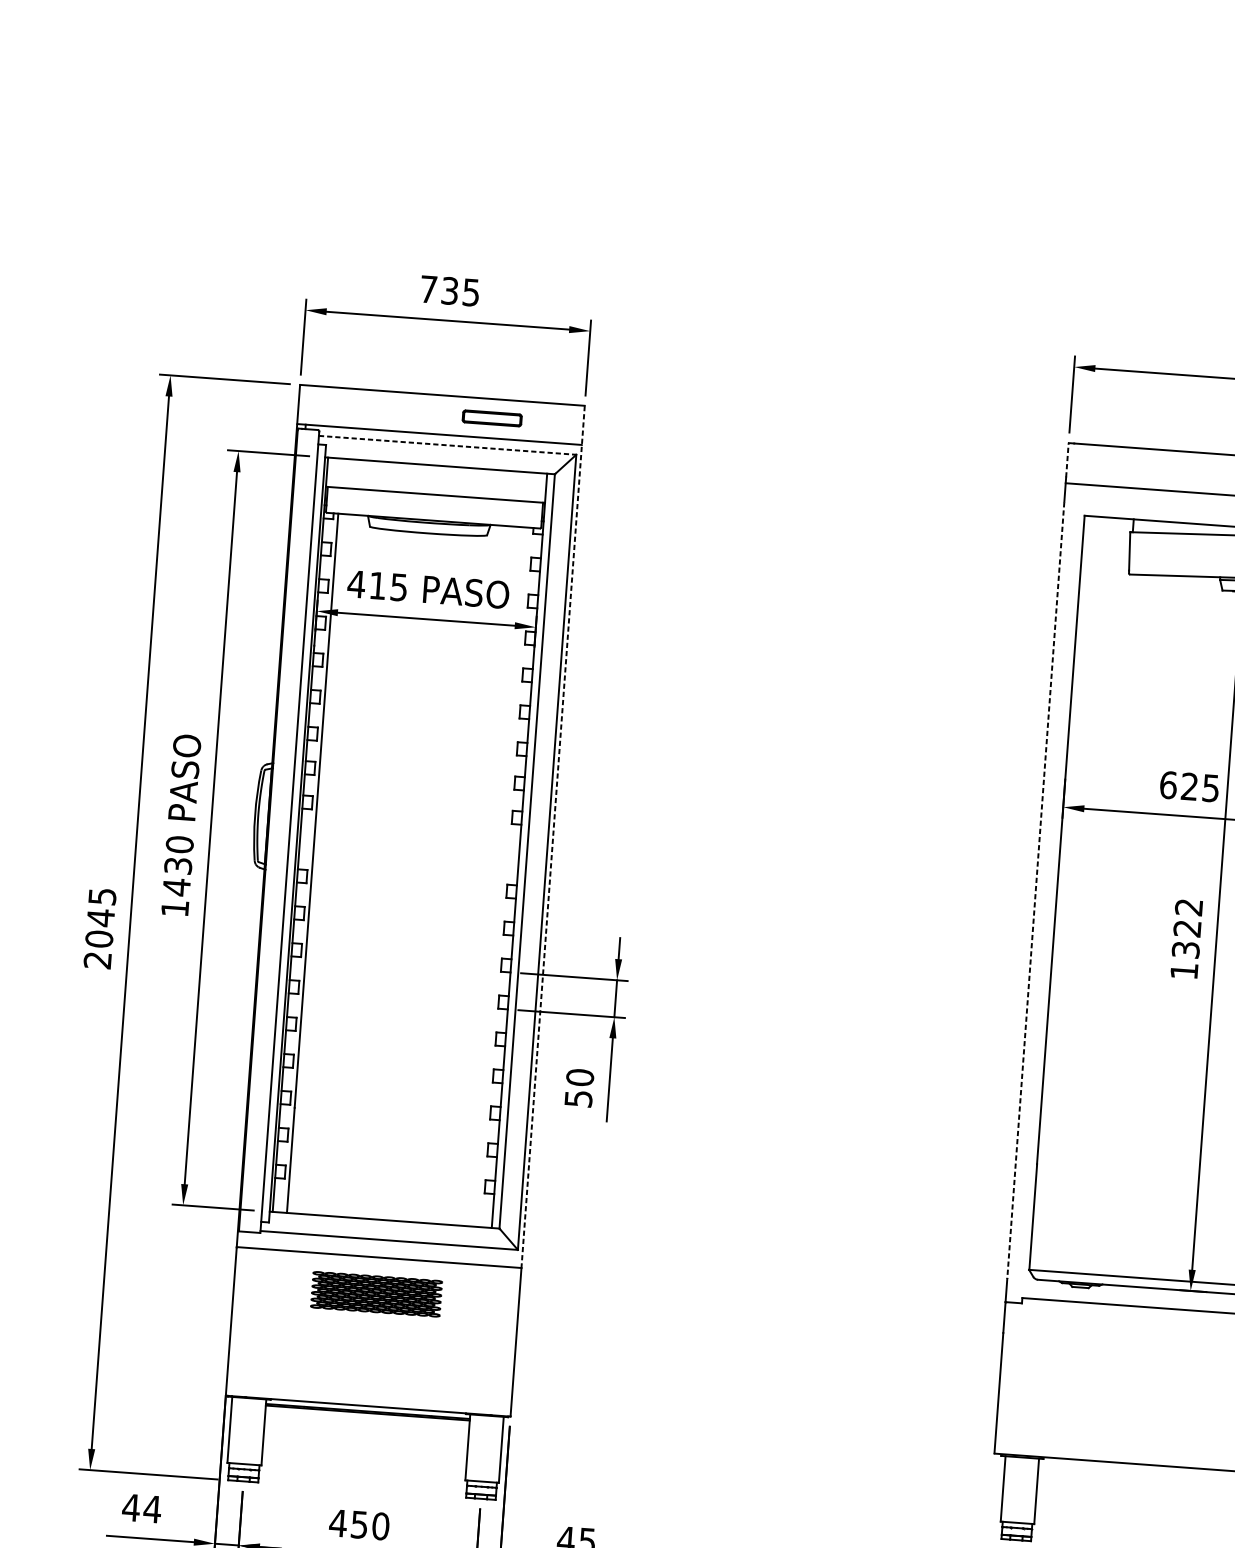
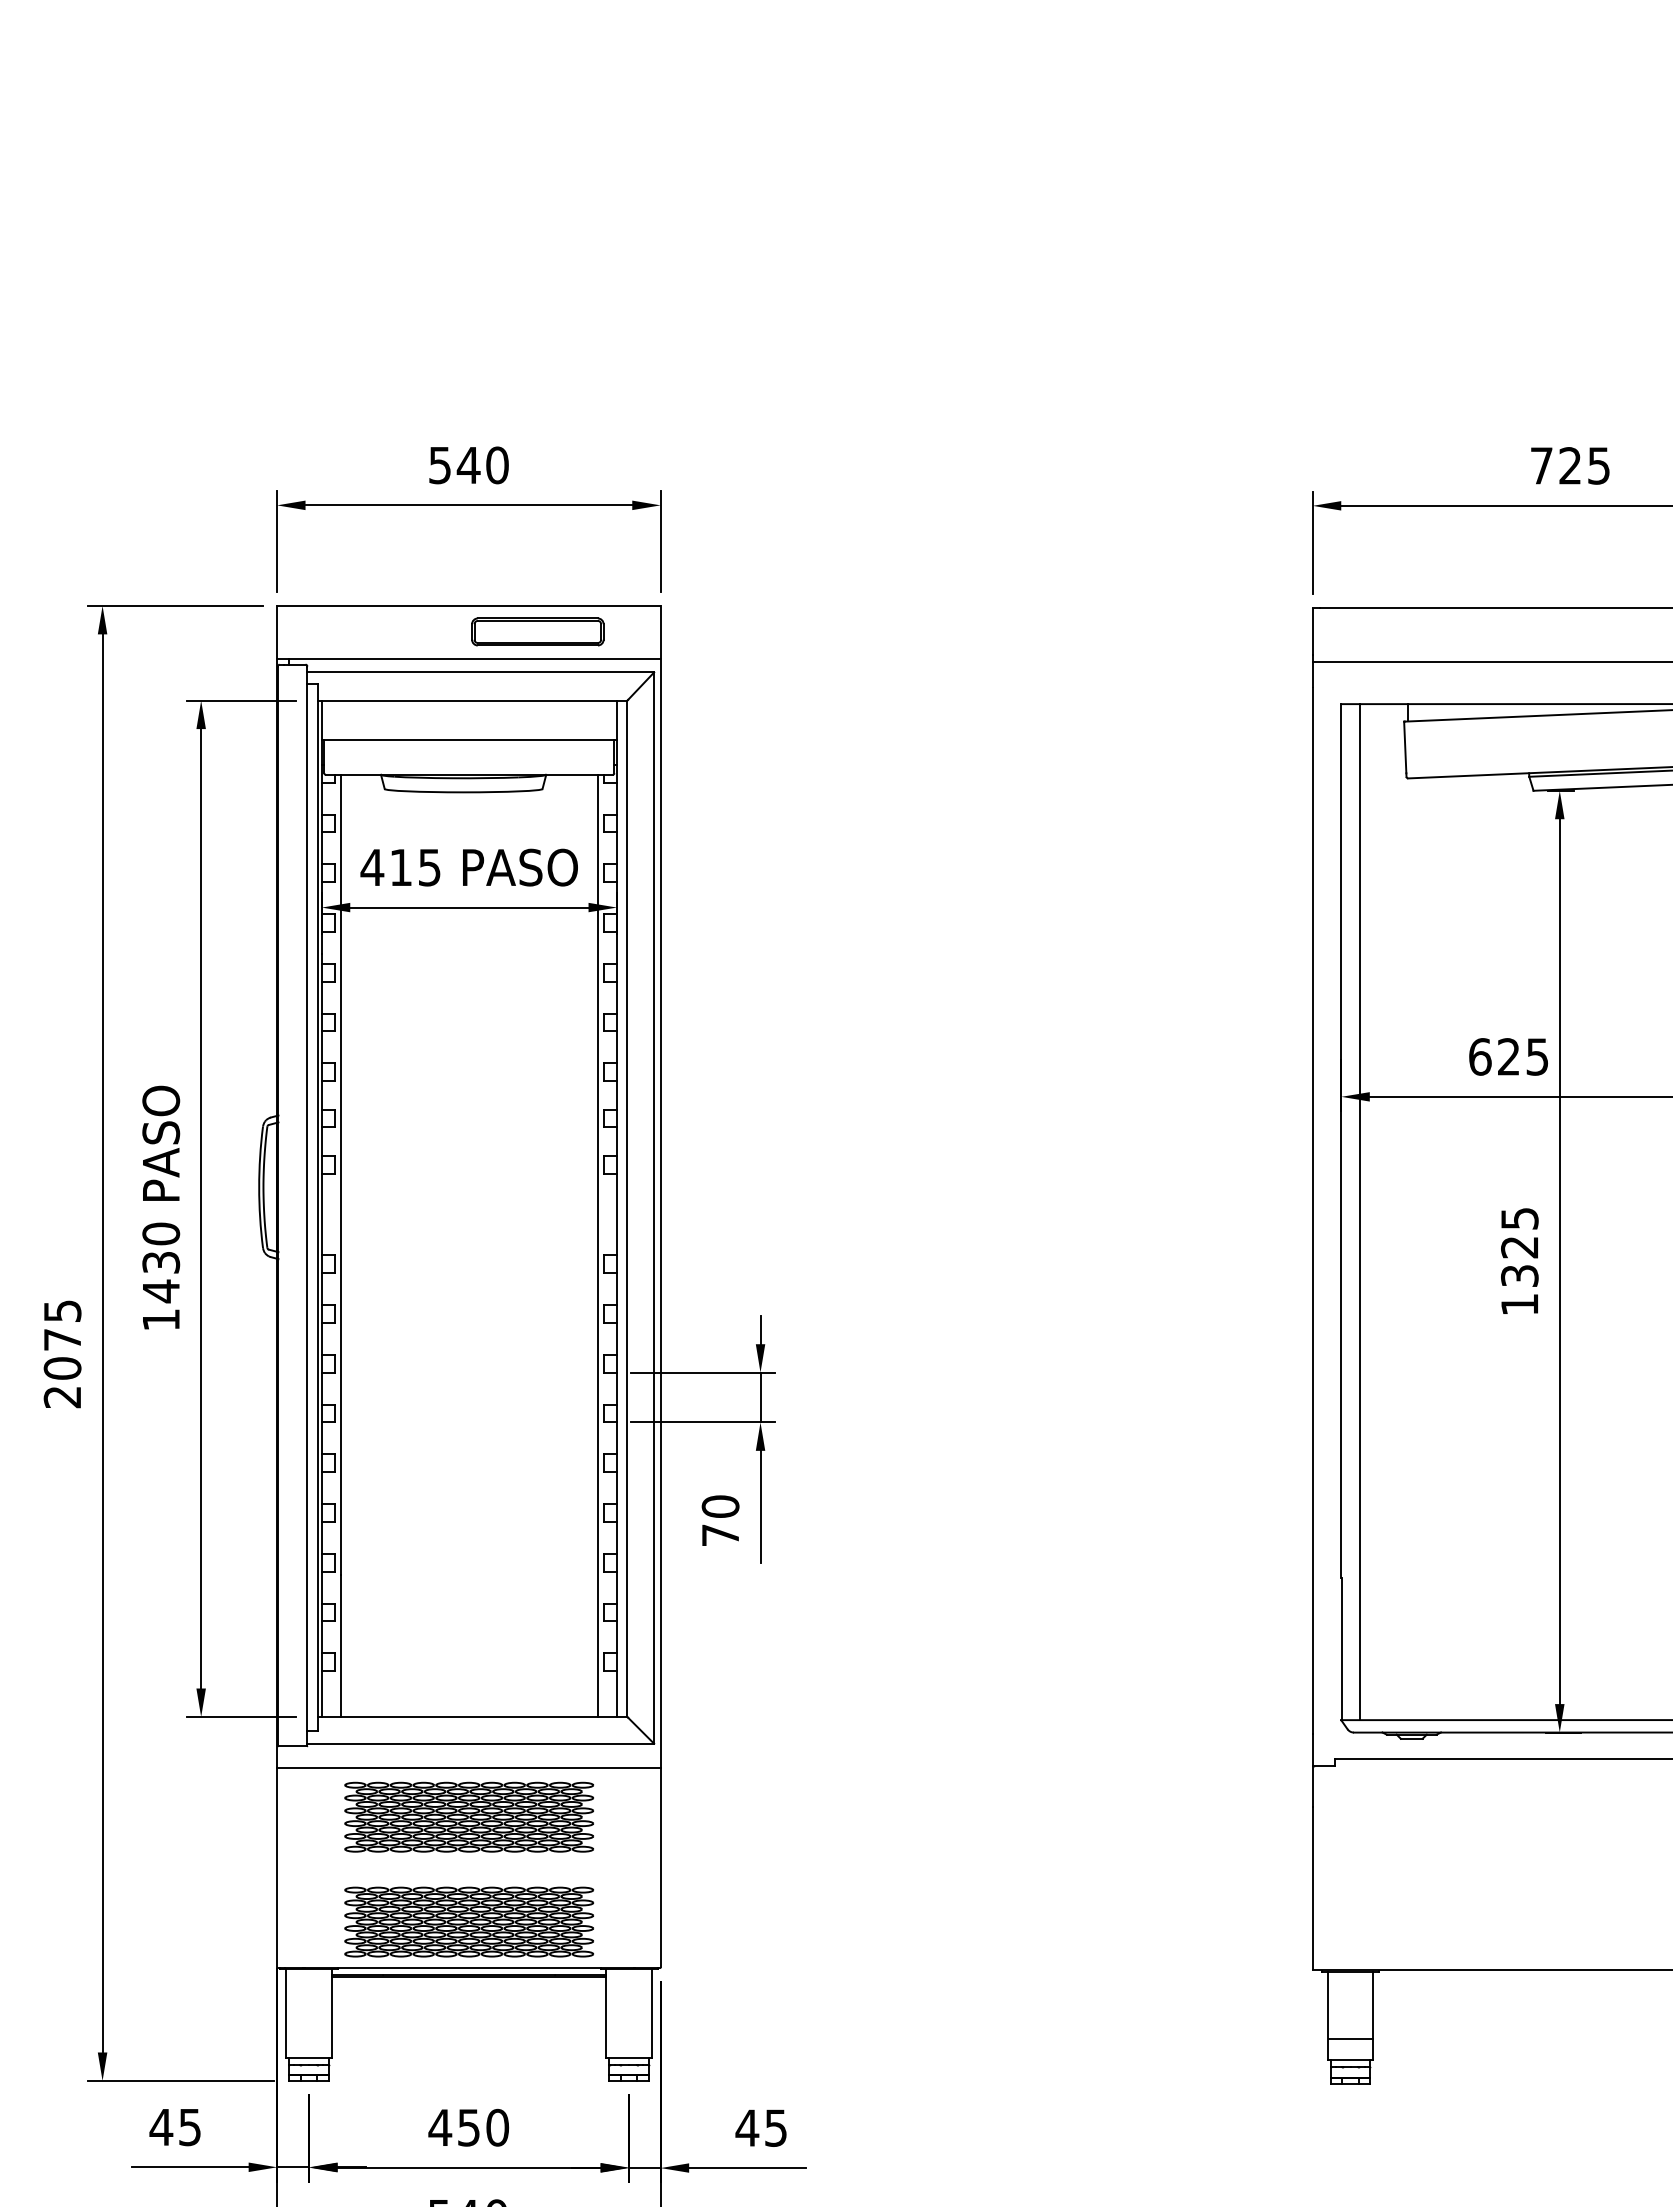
text: (449, 291) -> (468, 465), 735 -> 540
part: (491, 418) -> (537, 631), size x1.67
line: (448, 445) -> (481, 672), dashed -> solid
line: (1067, 460) -> (1312, 631), dashed -> solid
line: (552, 837) -> (660, 1187), dashed -> solid
line: (503, 877) -> (597, 1245), added
line: (1035, 890) -> (1312, 1211), dashed -> solid
line: (1070, 894) -> (1359, 1212), added
text: (1188, 907) -> (1519, 1218), 1322 -> 1325
text: (100, 917) -> (62, 1339), 2045 -> 2075
text: (578, 1098) -> (720, 1535), 50 -> 70
part: (376, 1293) -> (468, 1816), size x1.43
part: (370, 1371) -> (468, 1921), added
line: (1018, 1507) -> (1350, 2039), added
text: (152, 1509) -> (189, 2127), 44 -> 45

